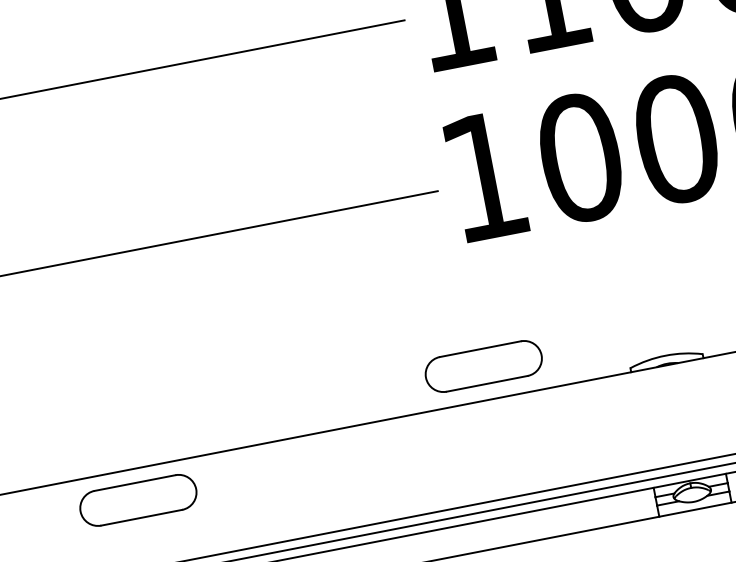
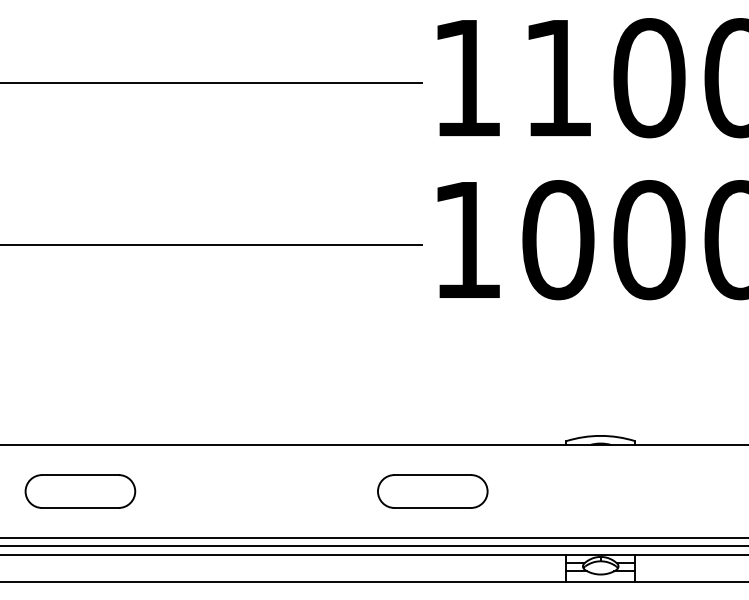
part: (483, 366) -> (432, 491), moved
part: (138, 500) -> (80, 491), moved

